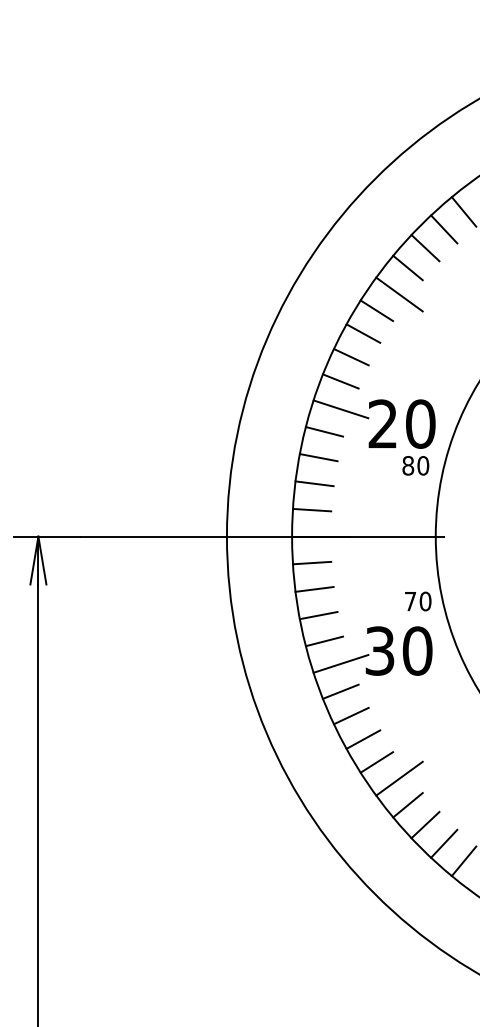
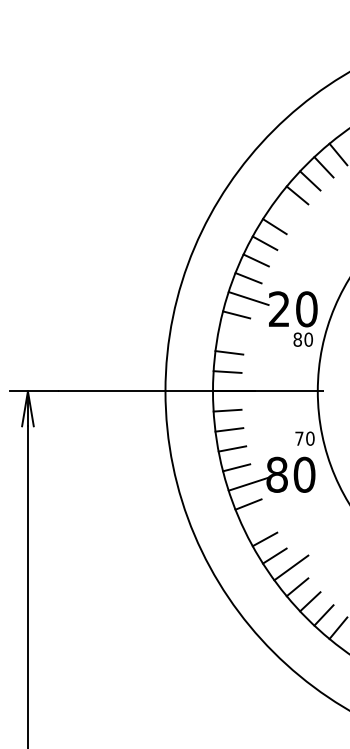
line: (399, 294) -> (291, 214), removed
line: (318, 457) -> (232, 333), removed
text: (379, 650) -> (276, 474), 30 -> 80
line: (350, 716) -> (255, 522), removed

